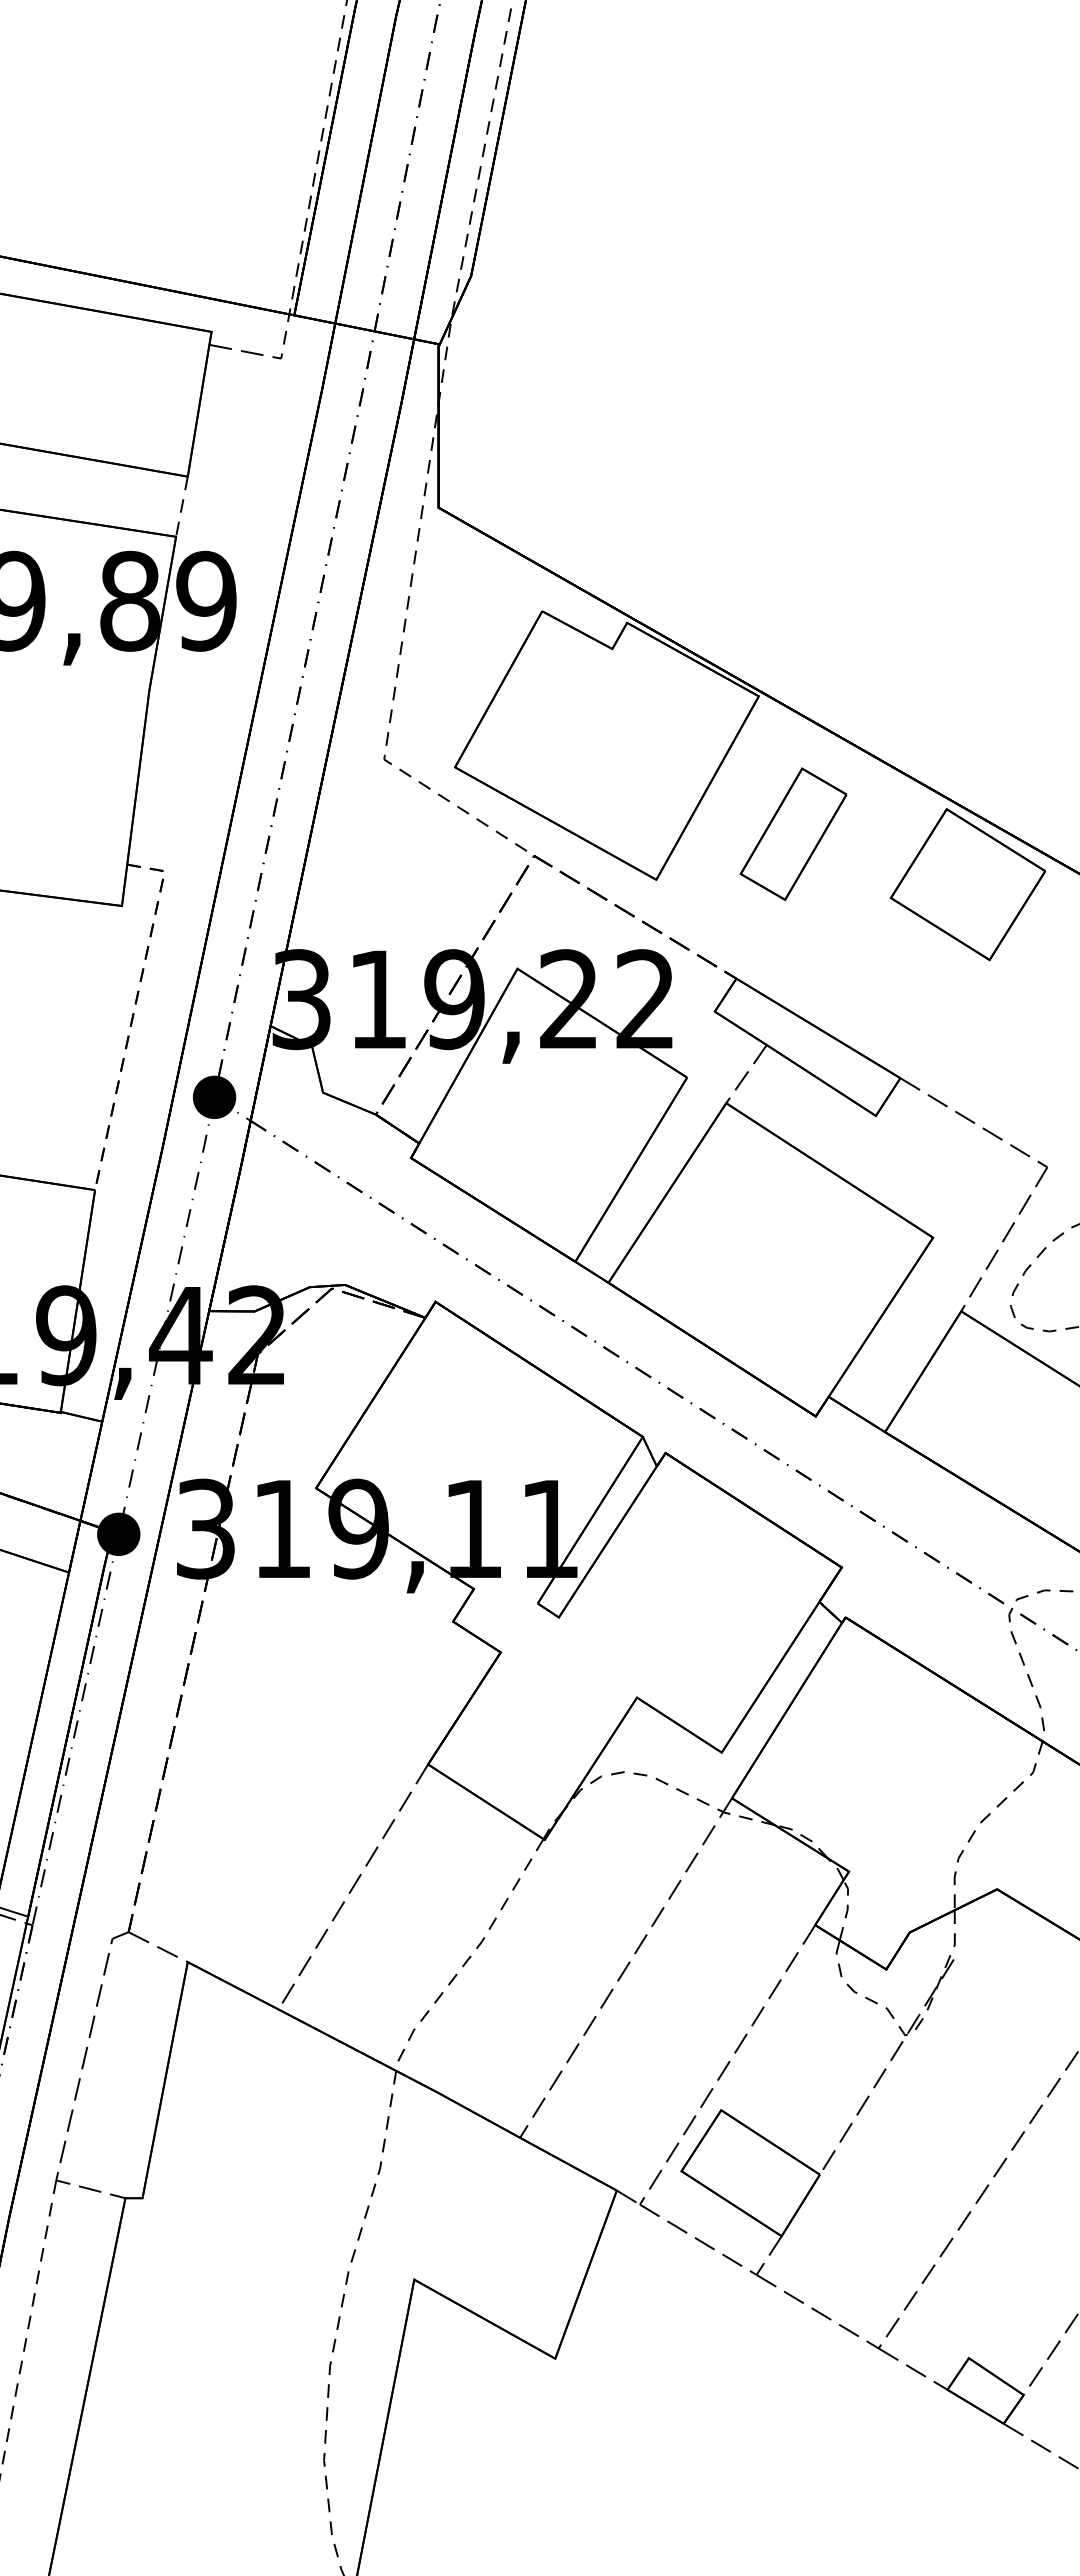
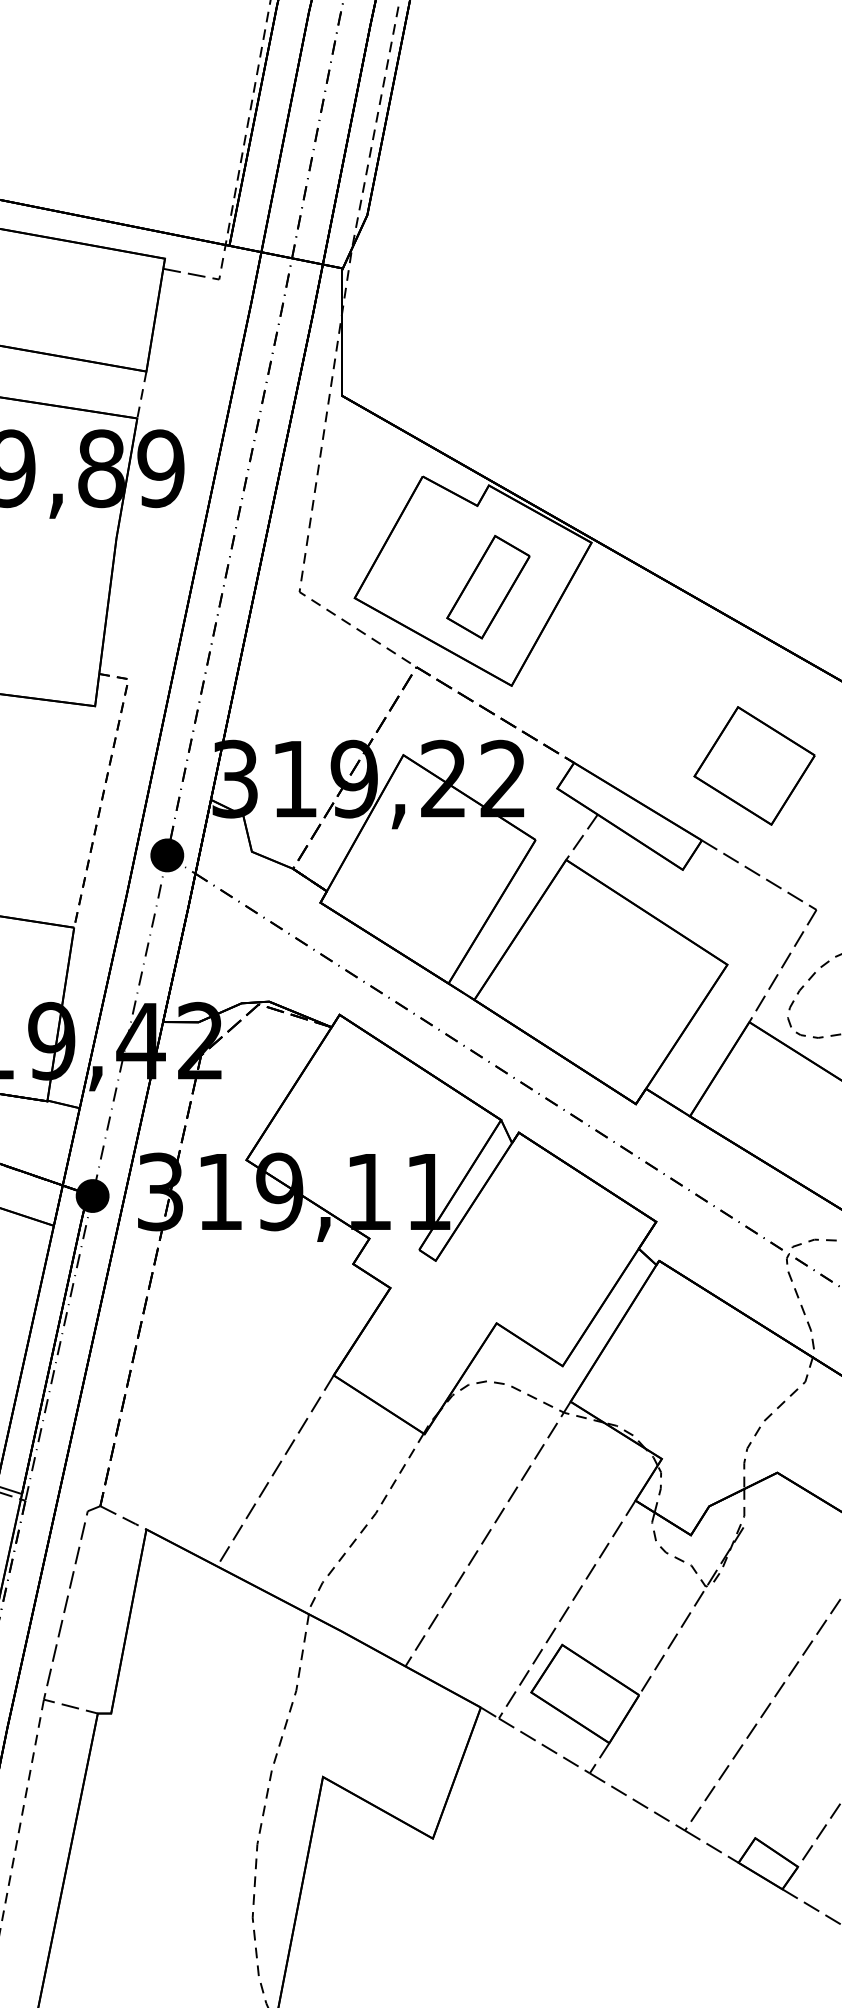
part: (793, 833) -> (488, 586), moved
part: (967, 884) -> (754, 765), moved

